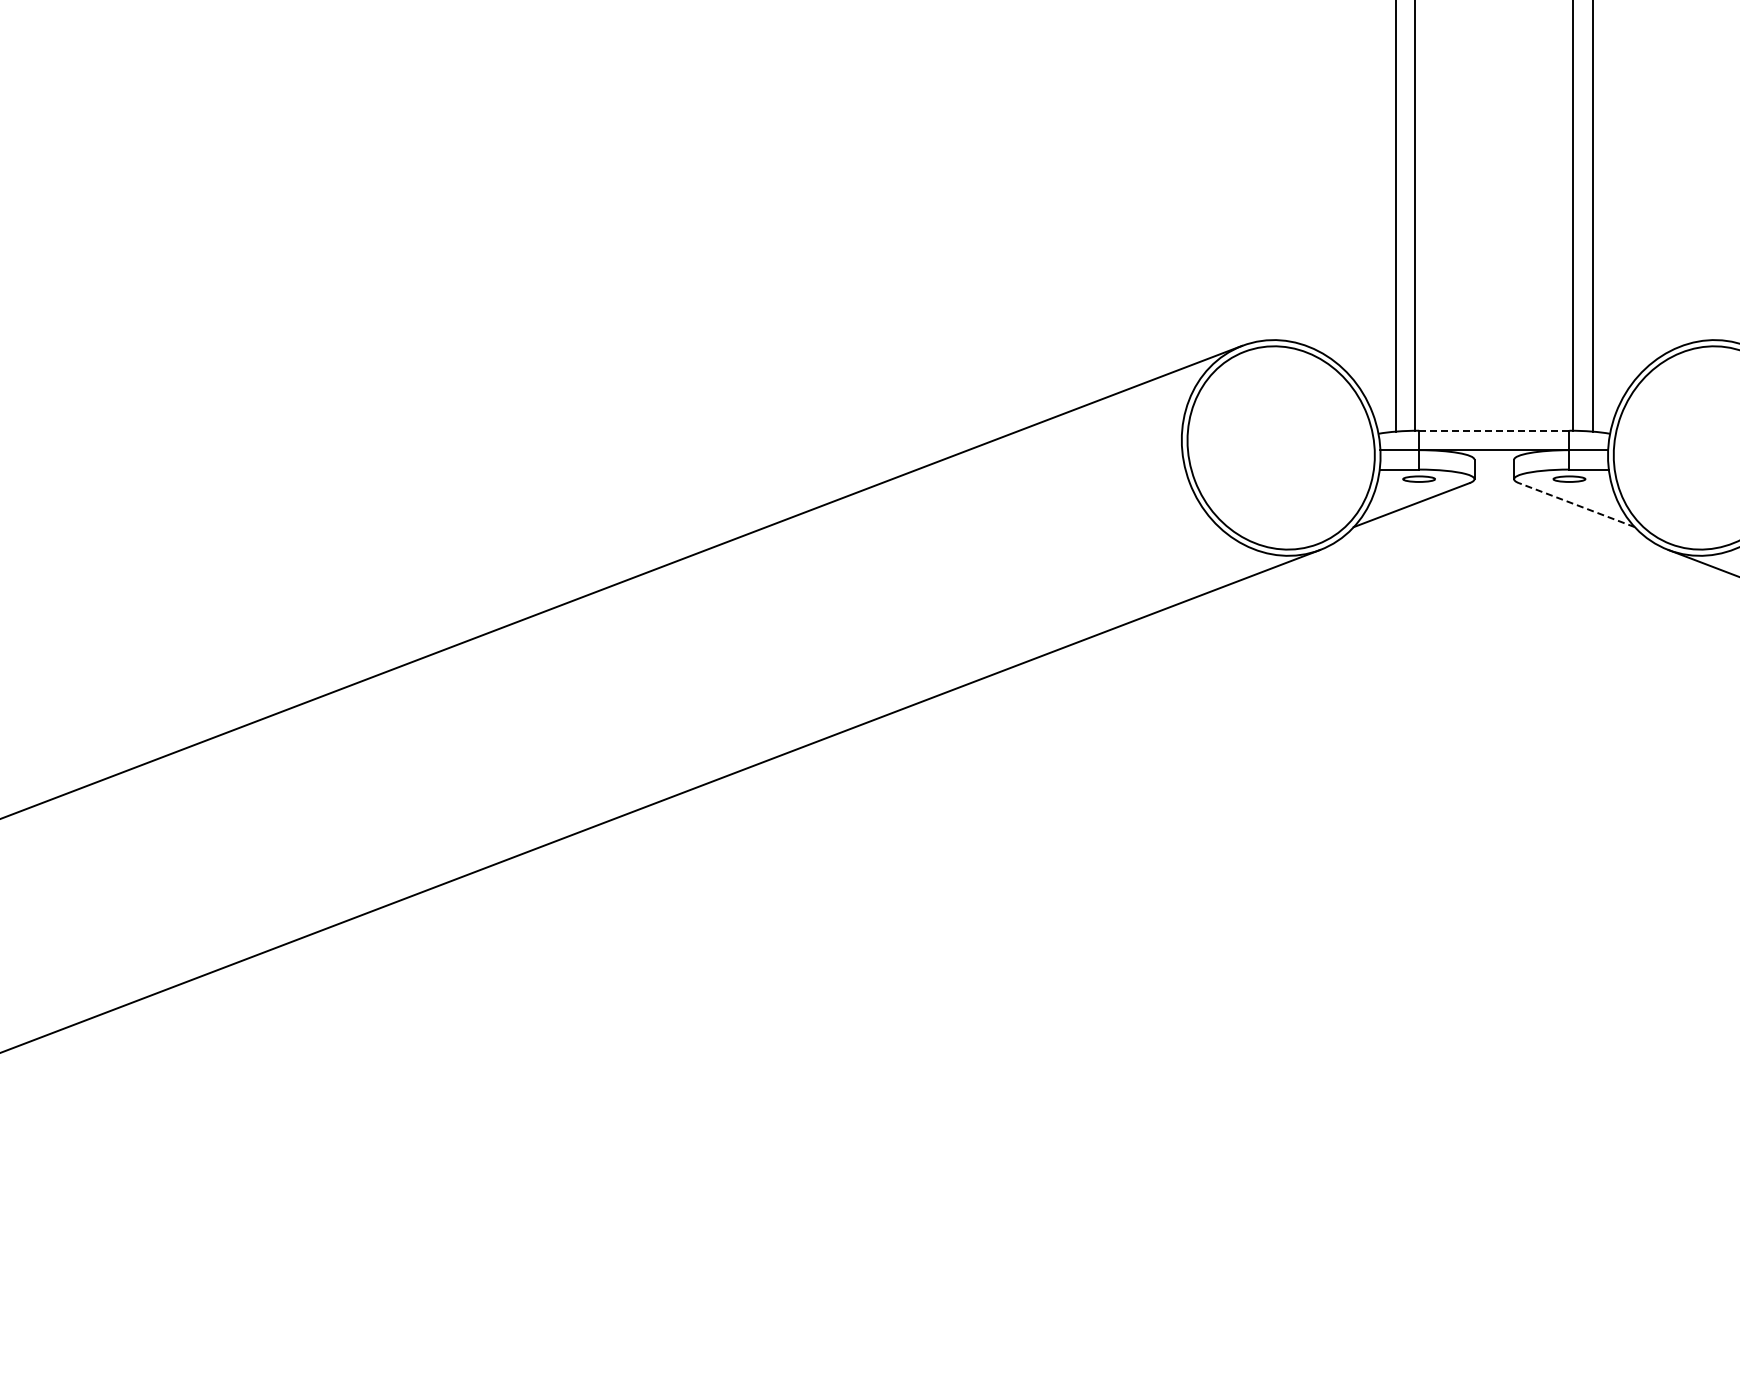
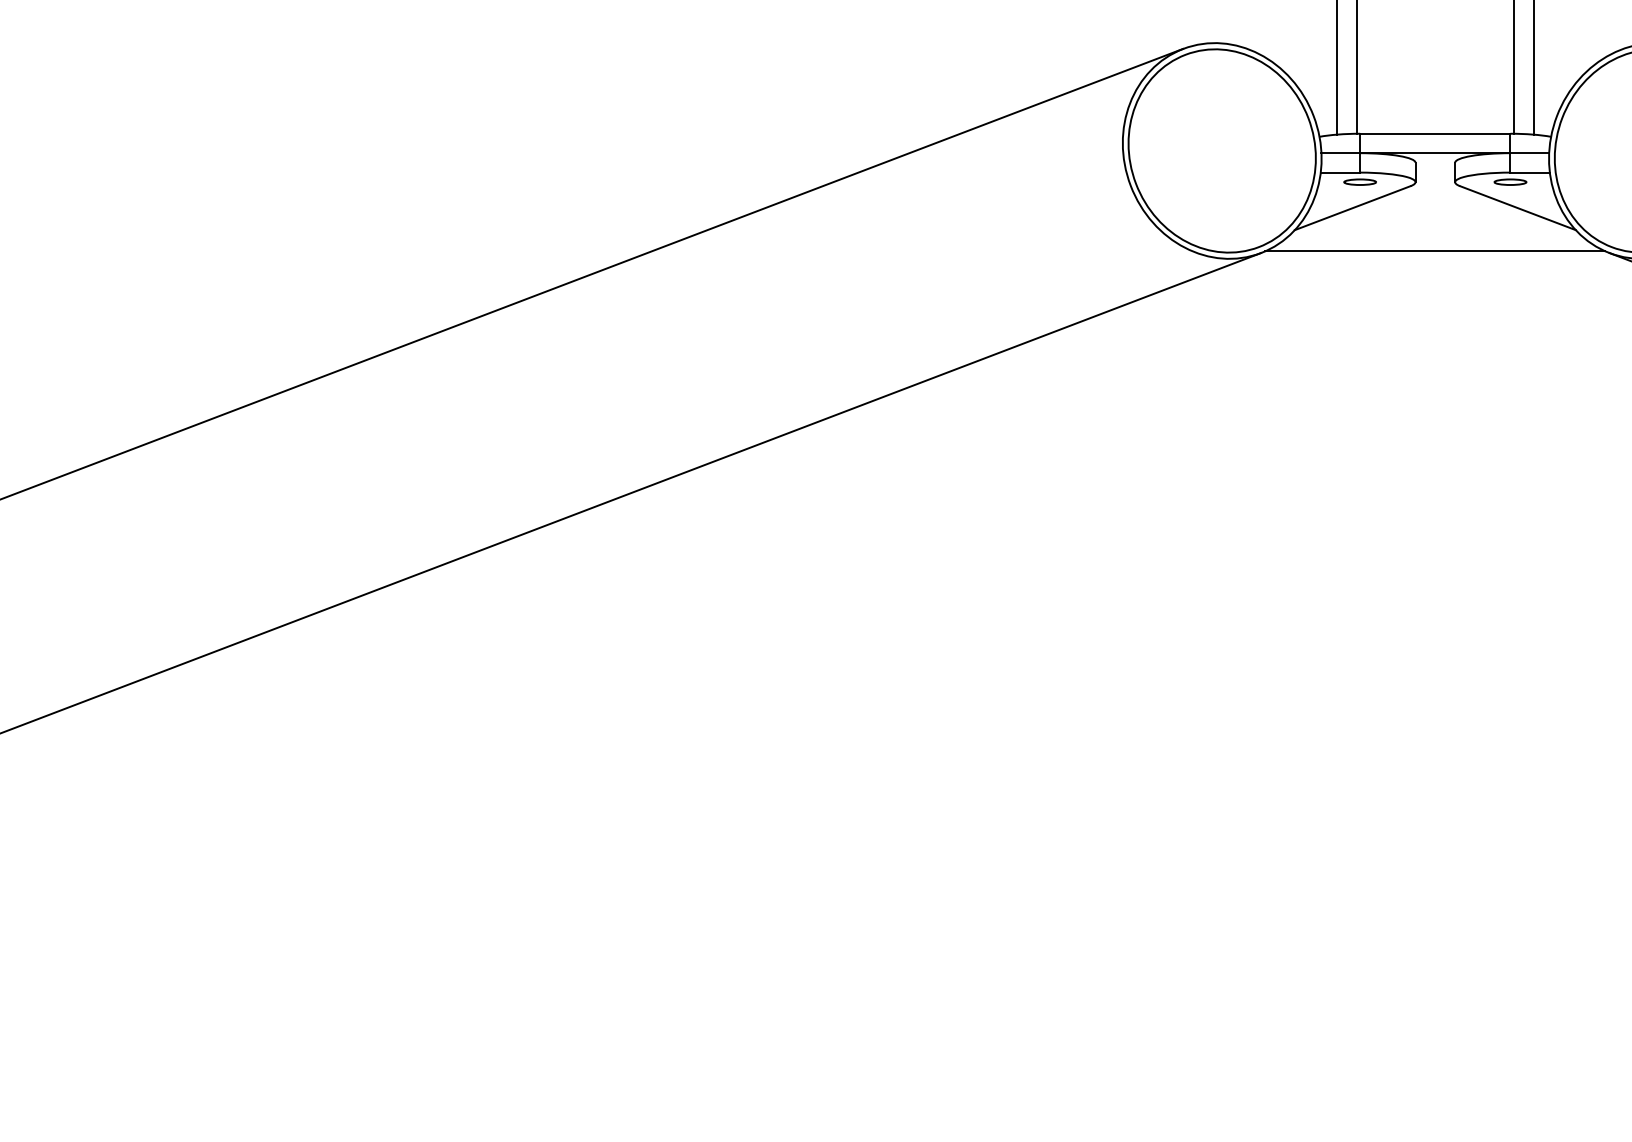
line: (1493, 430) -> (1434, 133), dashed -> solid
line: (1576, 505) -> (1517, 208), dashed -> solid
line: (1494, 548) -> (1435, 251), added

